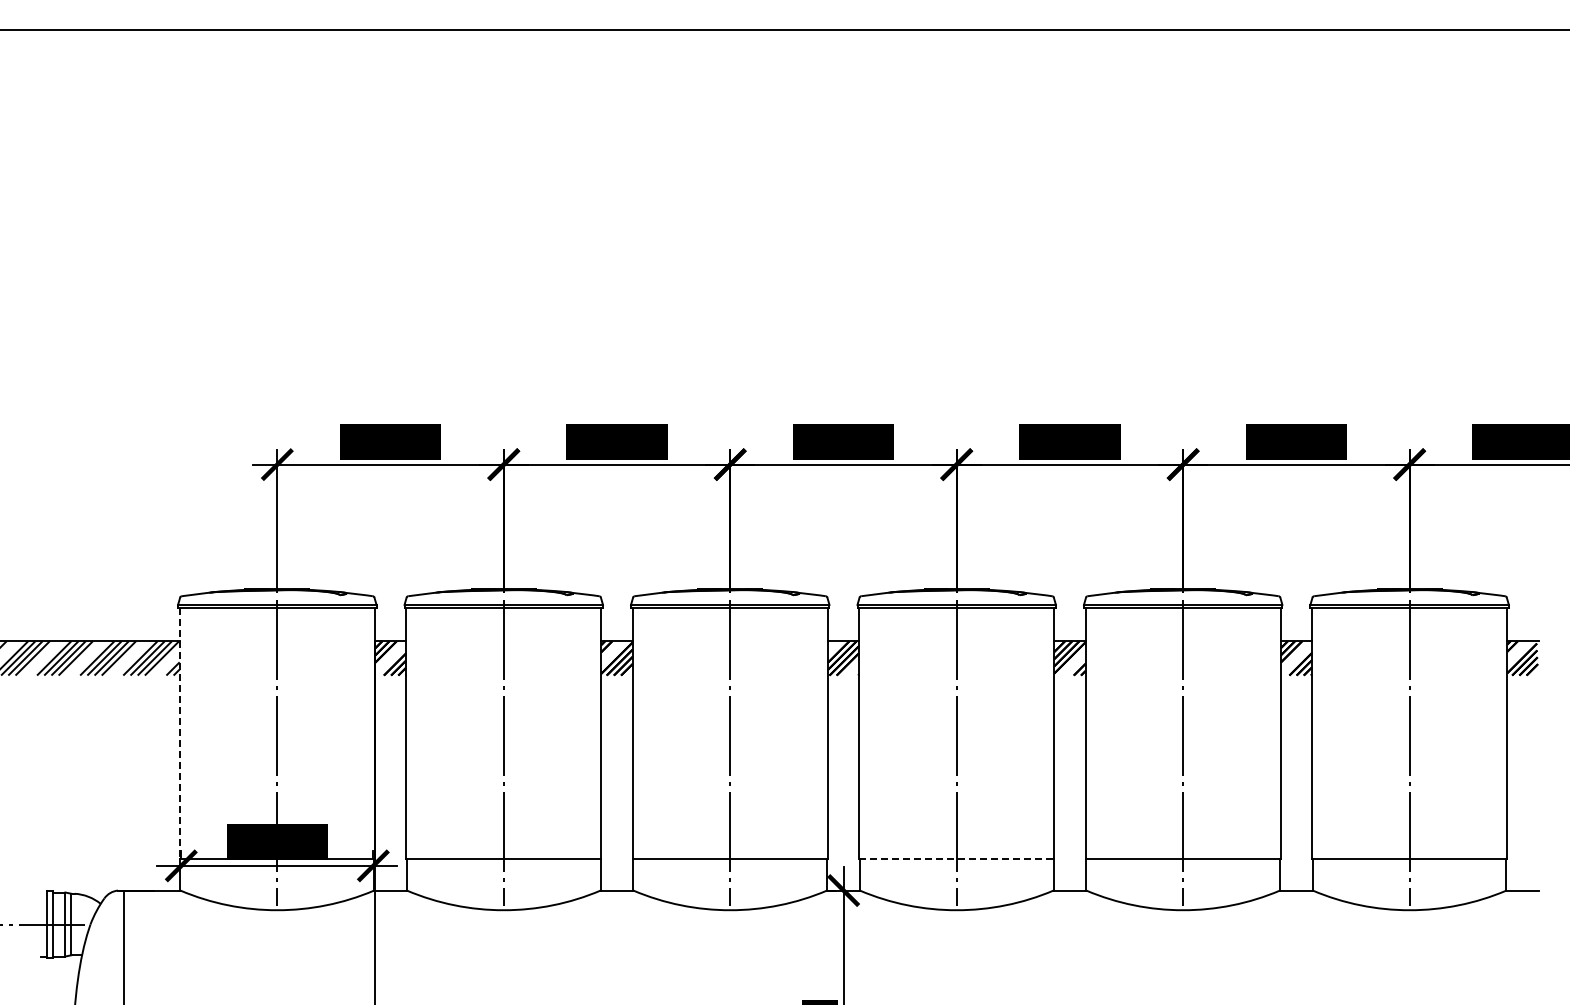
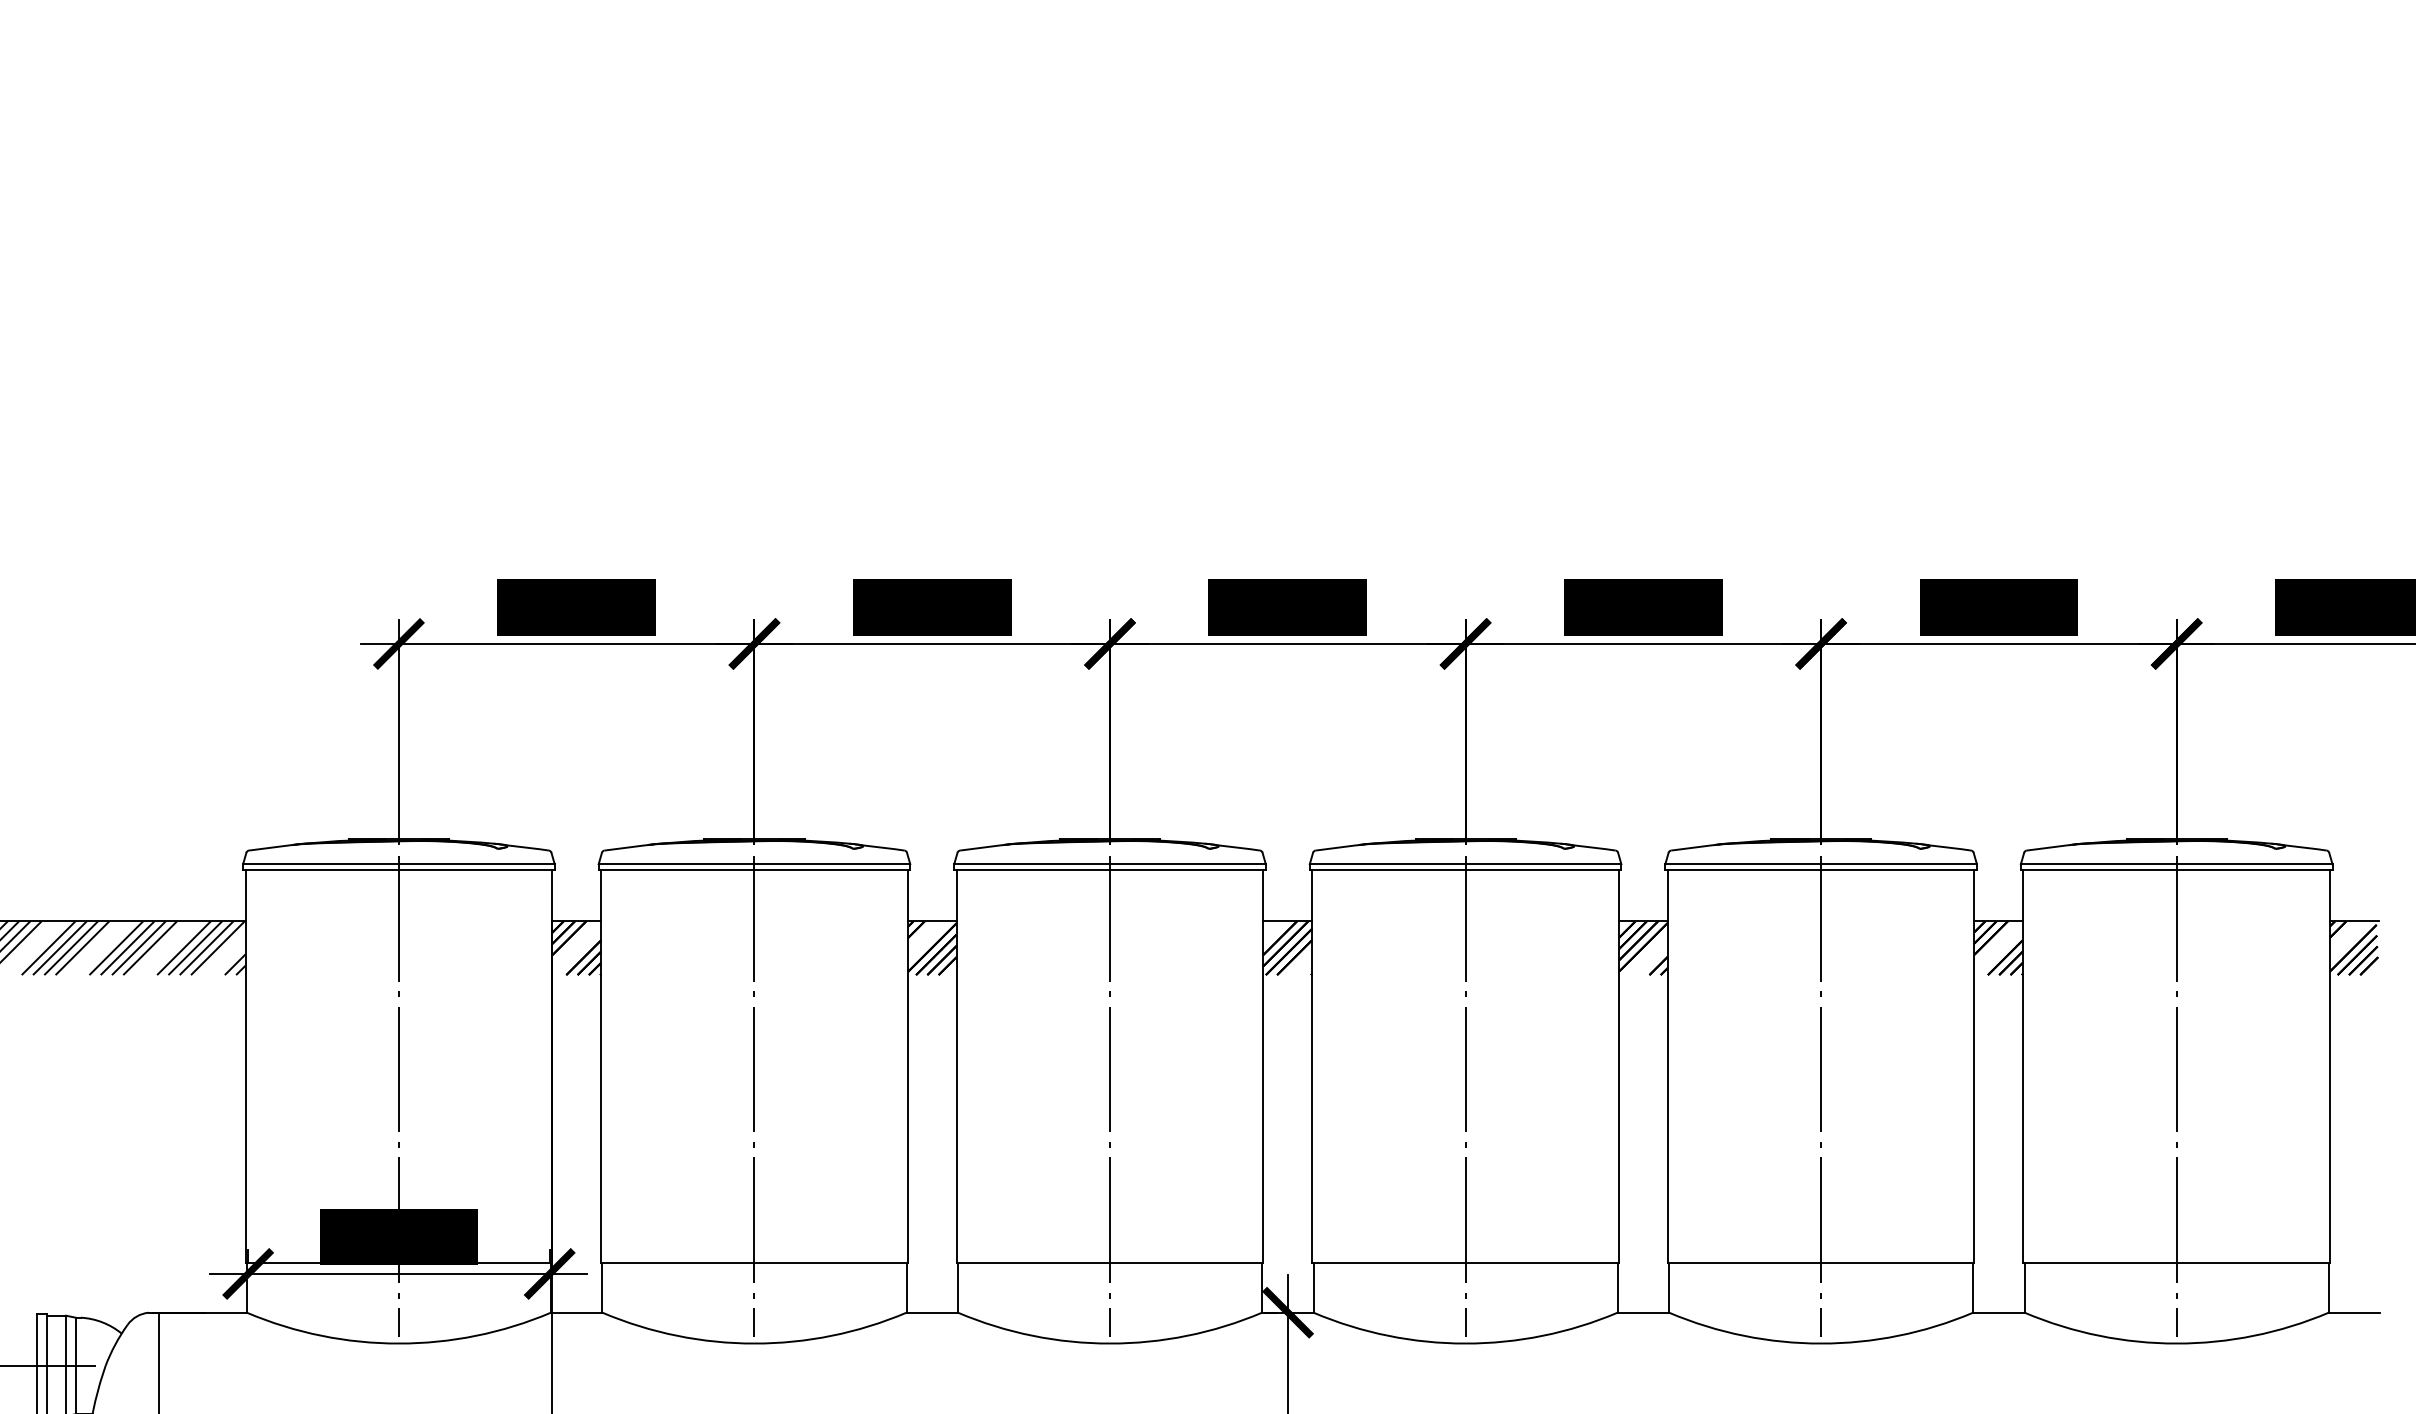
line: (179, 734) -> (245, 1067), dashed -> solid
line: (956, 859) -> (1465, 1263), dashed -> solid

